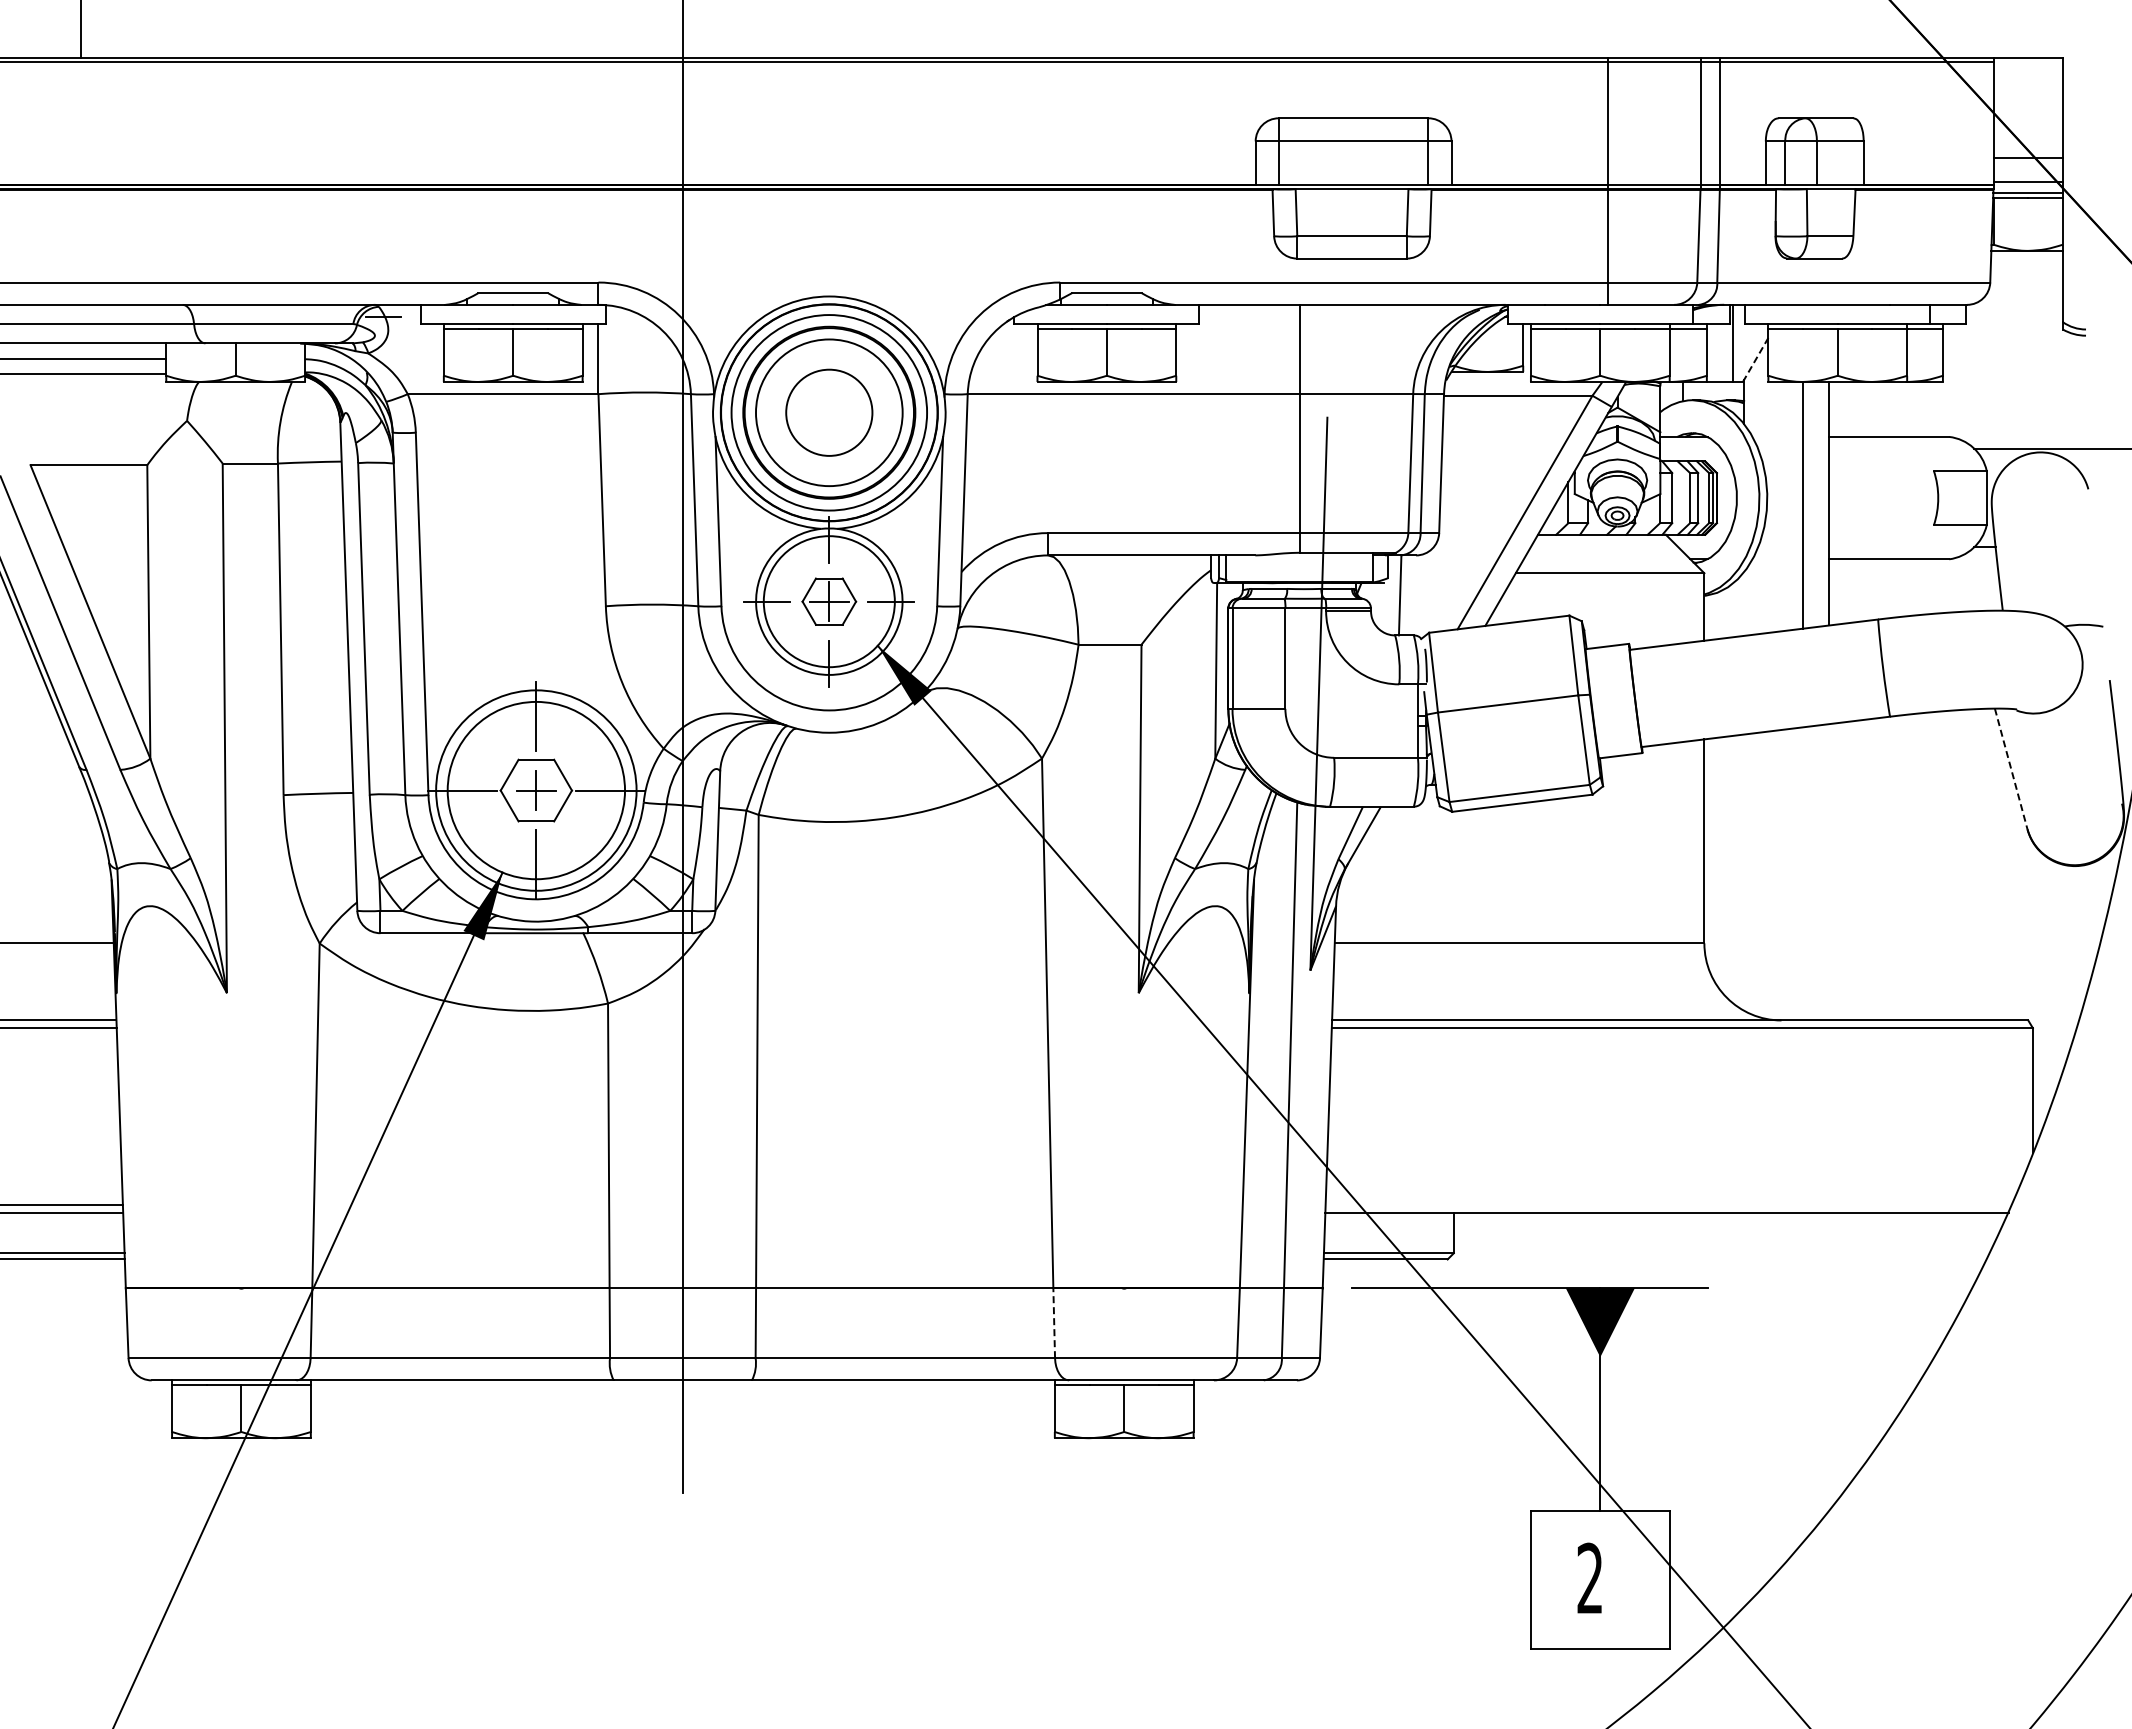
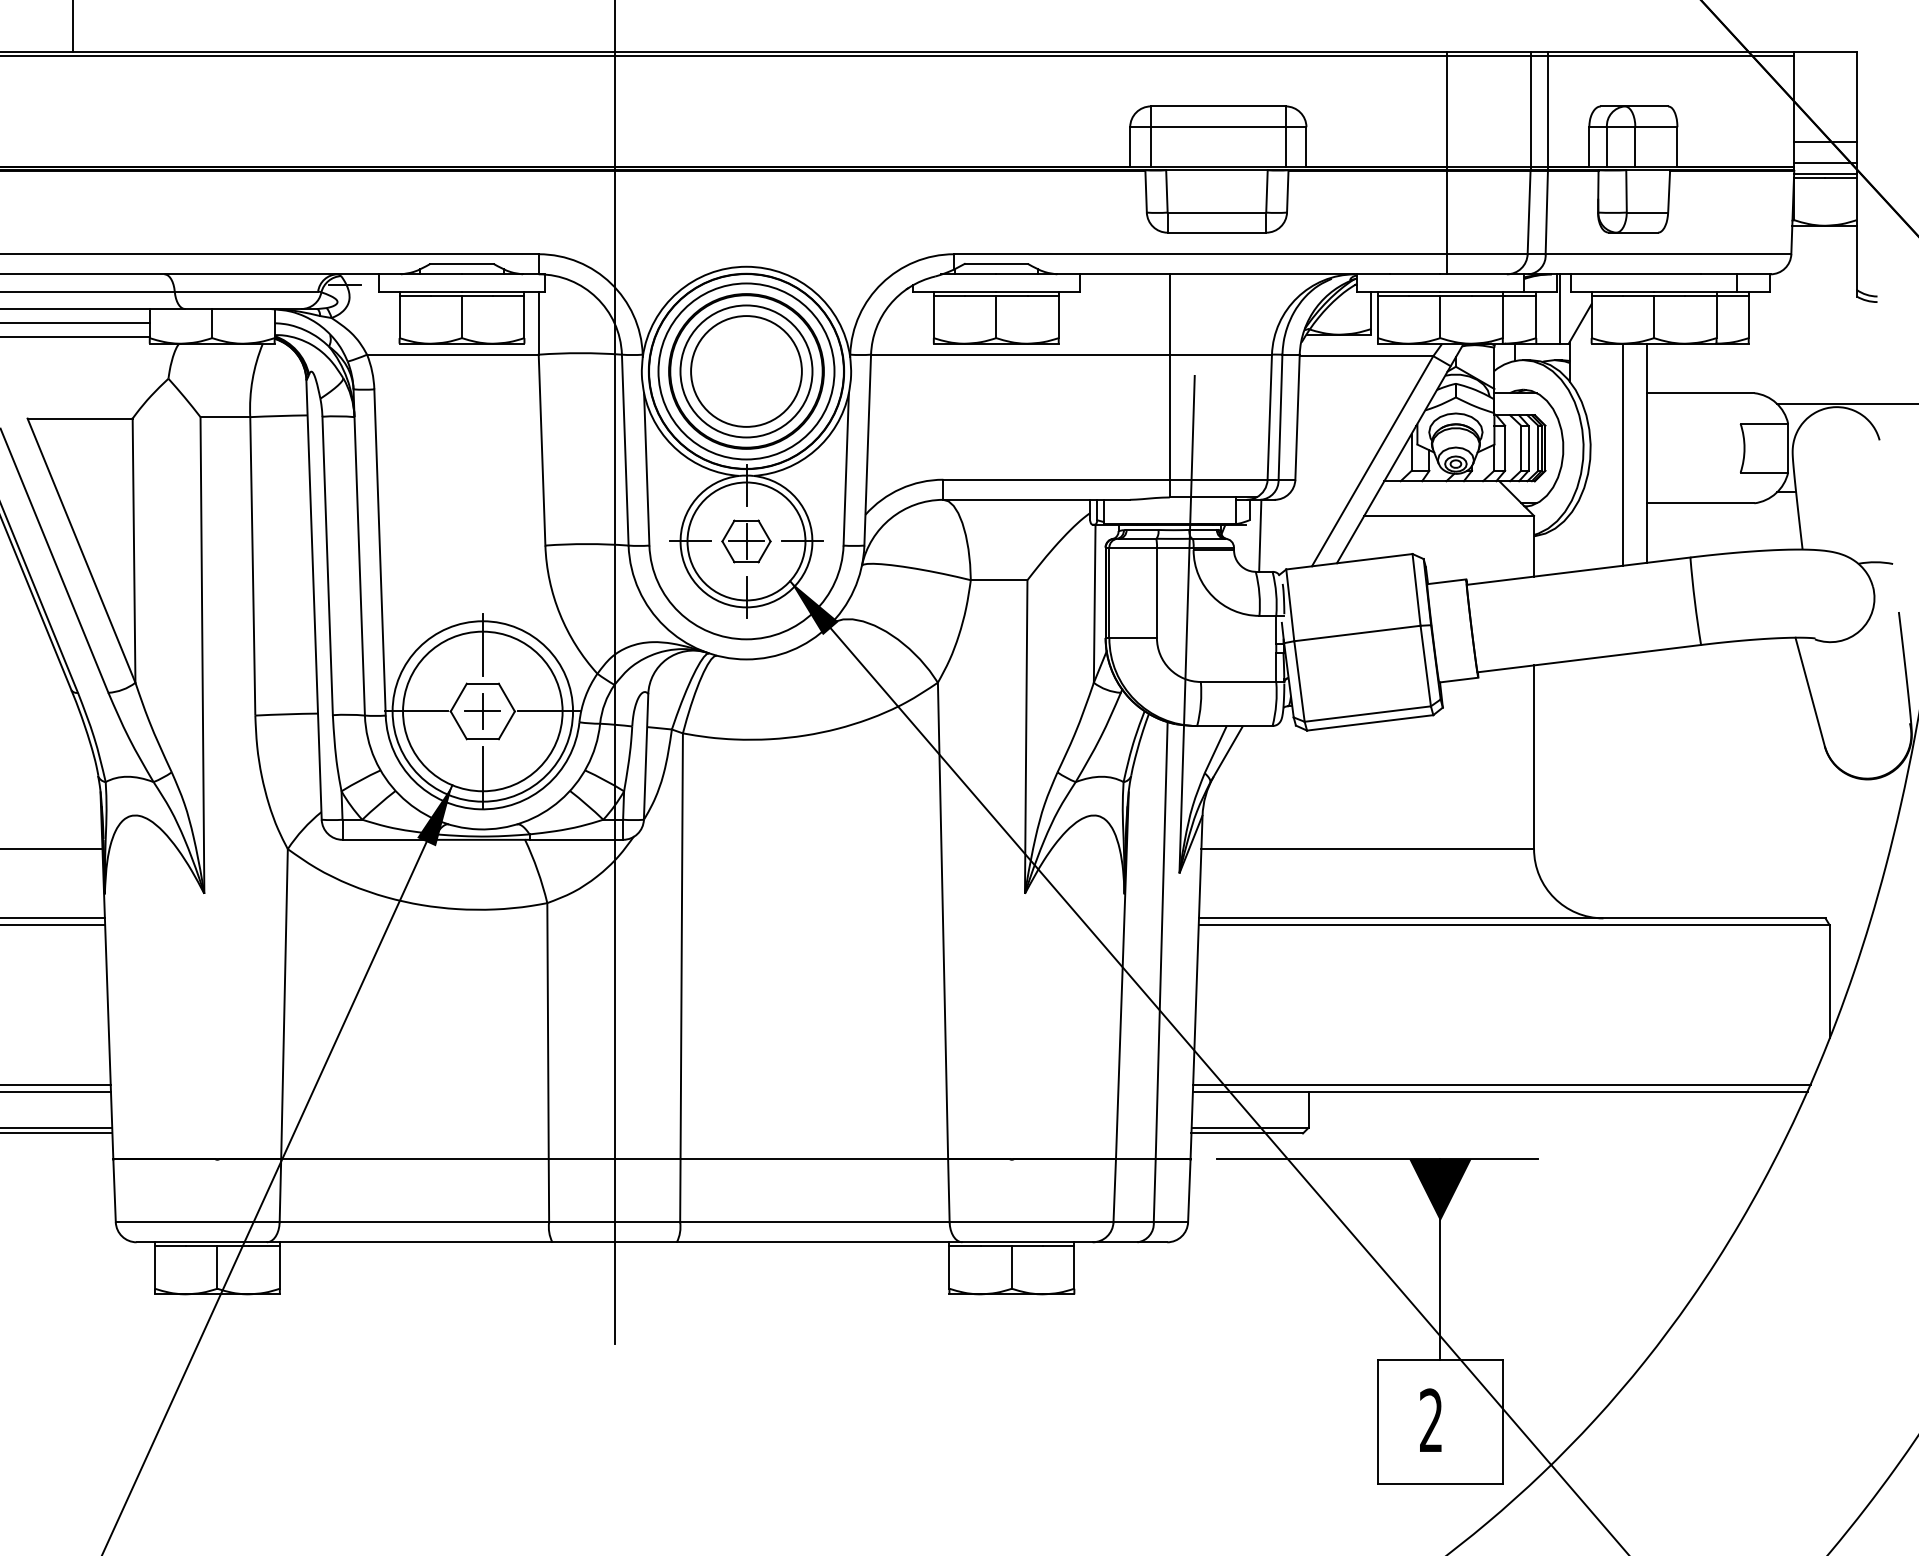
line: (1755, 359) -> (1580, 323), dashed -> solid
circle: (828, 412) -> (745, 371), size x1.43
line: (2011, 769) -> (1810, 692), dashed -> solid
line: (1668, 1205) -> (1501, 1084), added
line: (1054, 1322) -> (949, 1190), dashed -> solid

